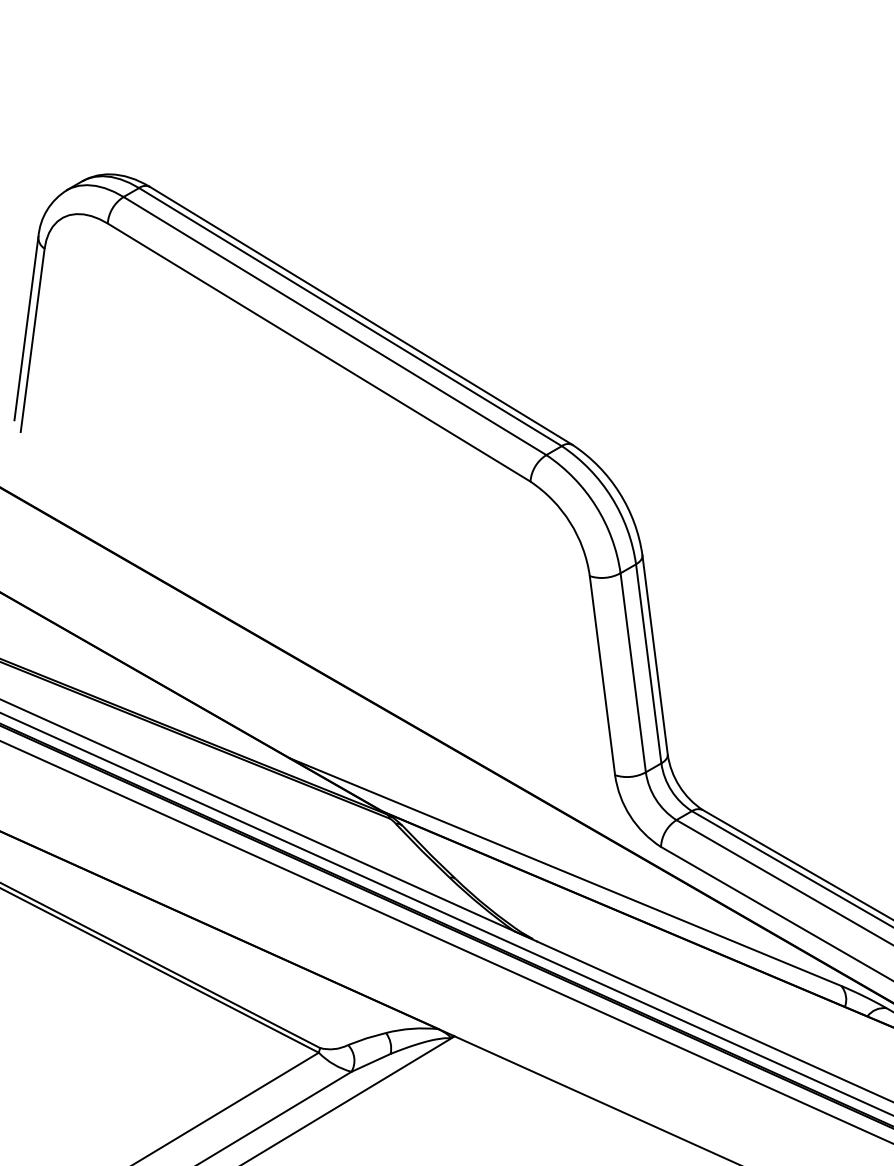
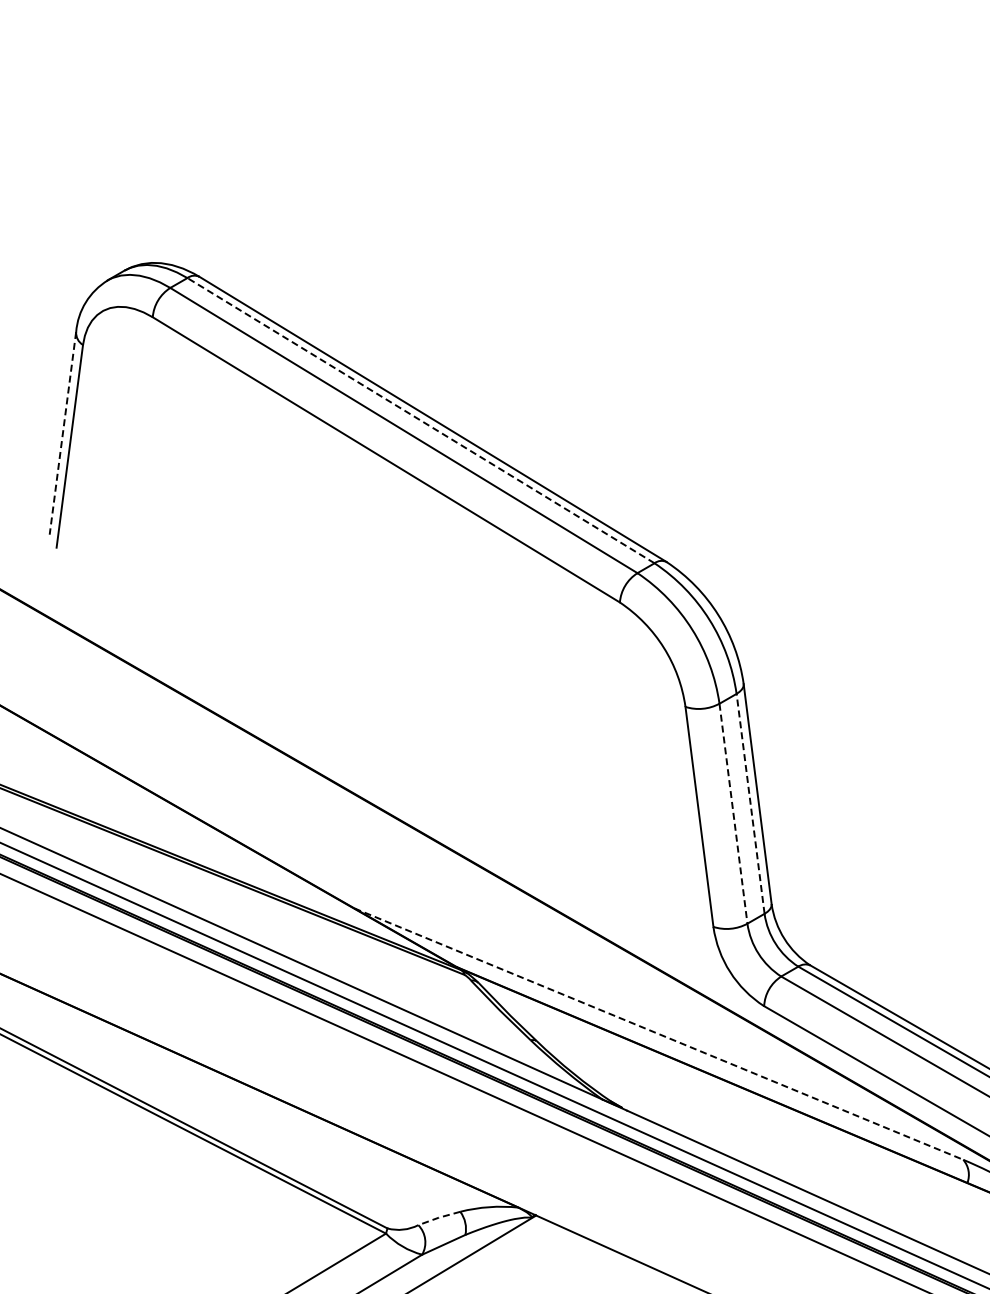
line: (350, 316) -> (421, 420), solid -> dashed
line: (26, 328) -> (62, 433), solid -> dashed
line: (648, 663) -> (750, 803), solid -> dashed
line: (633, 672) -> (733, 813), solid -> dashed
line: (566, 872) -> (659, 1034), solid -> dashed
line: (366, 1038) -> (438, 1217), solid -> dashed

